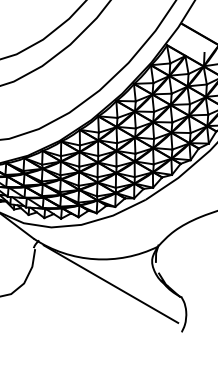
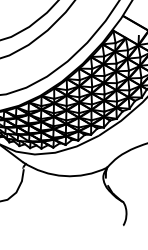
line: (109, 283) -> (74, 192), removed

